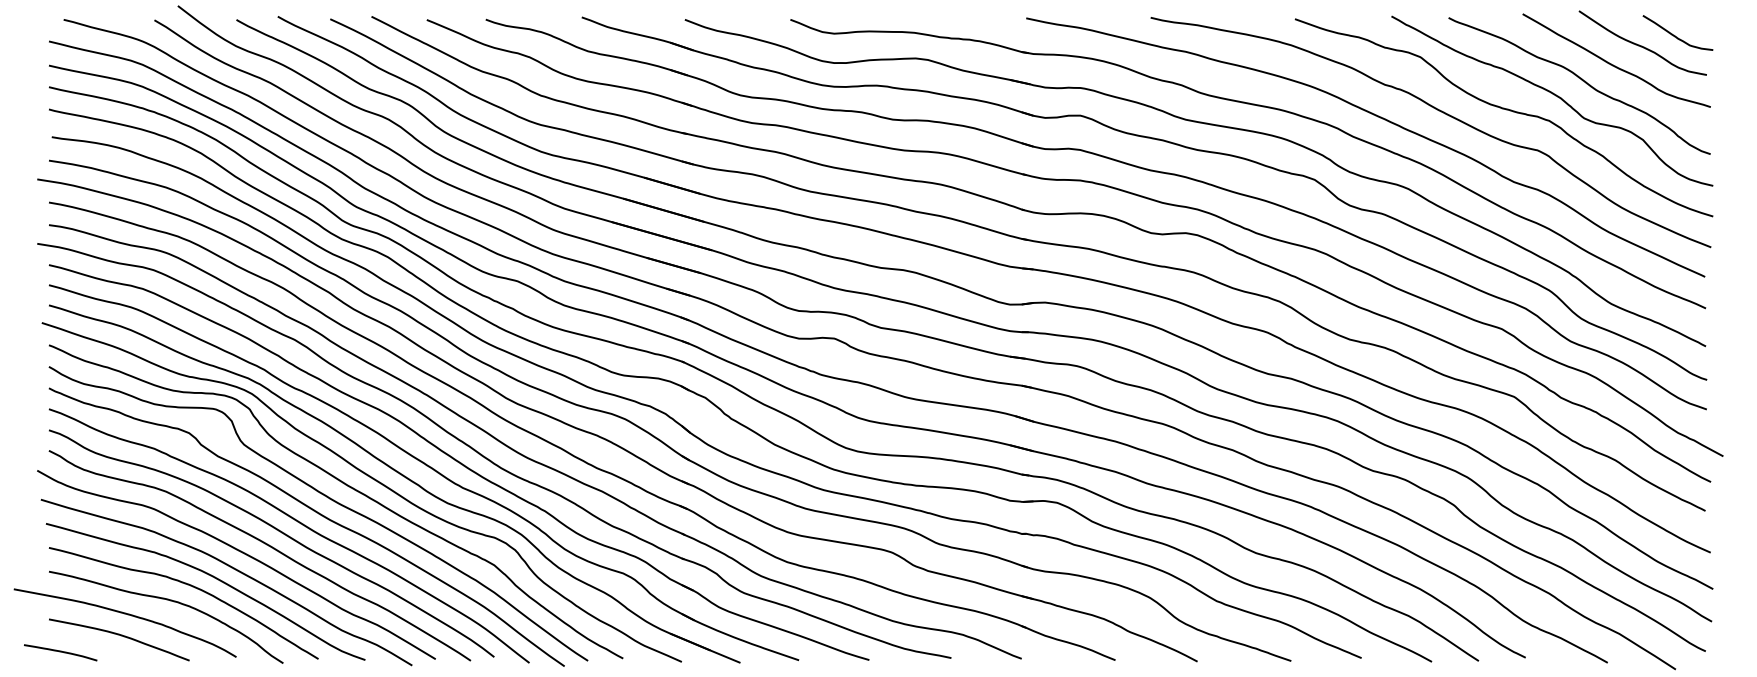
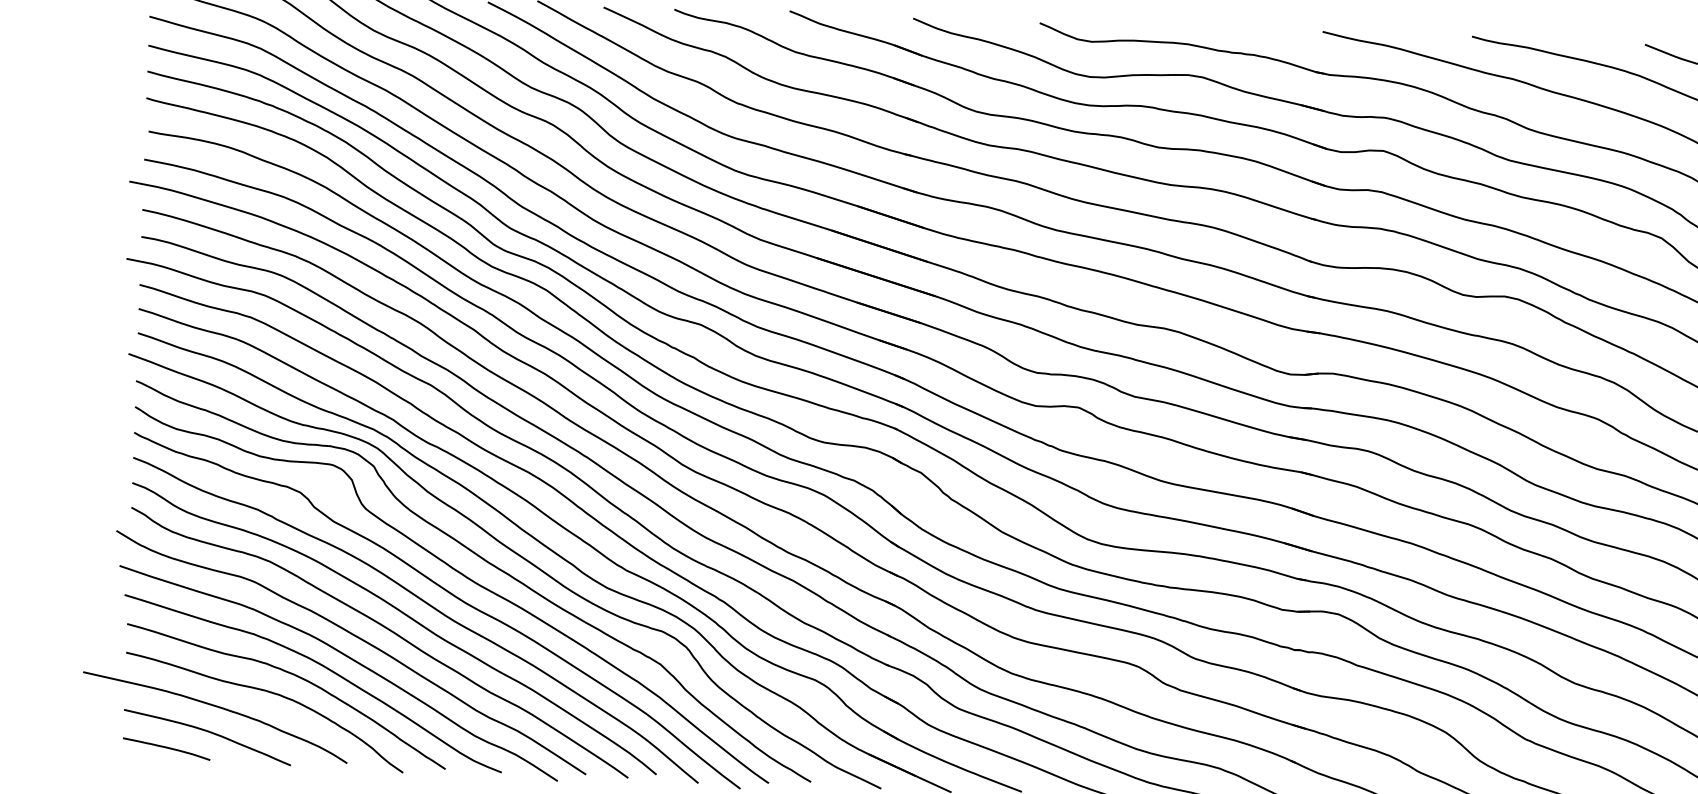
curve: (60, 652) -> (166, 748), moved

